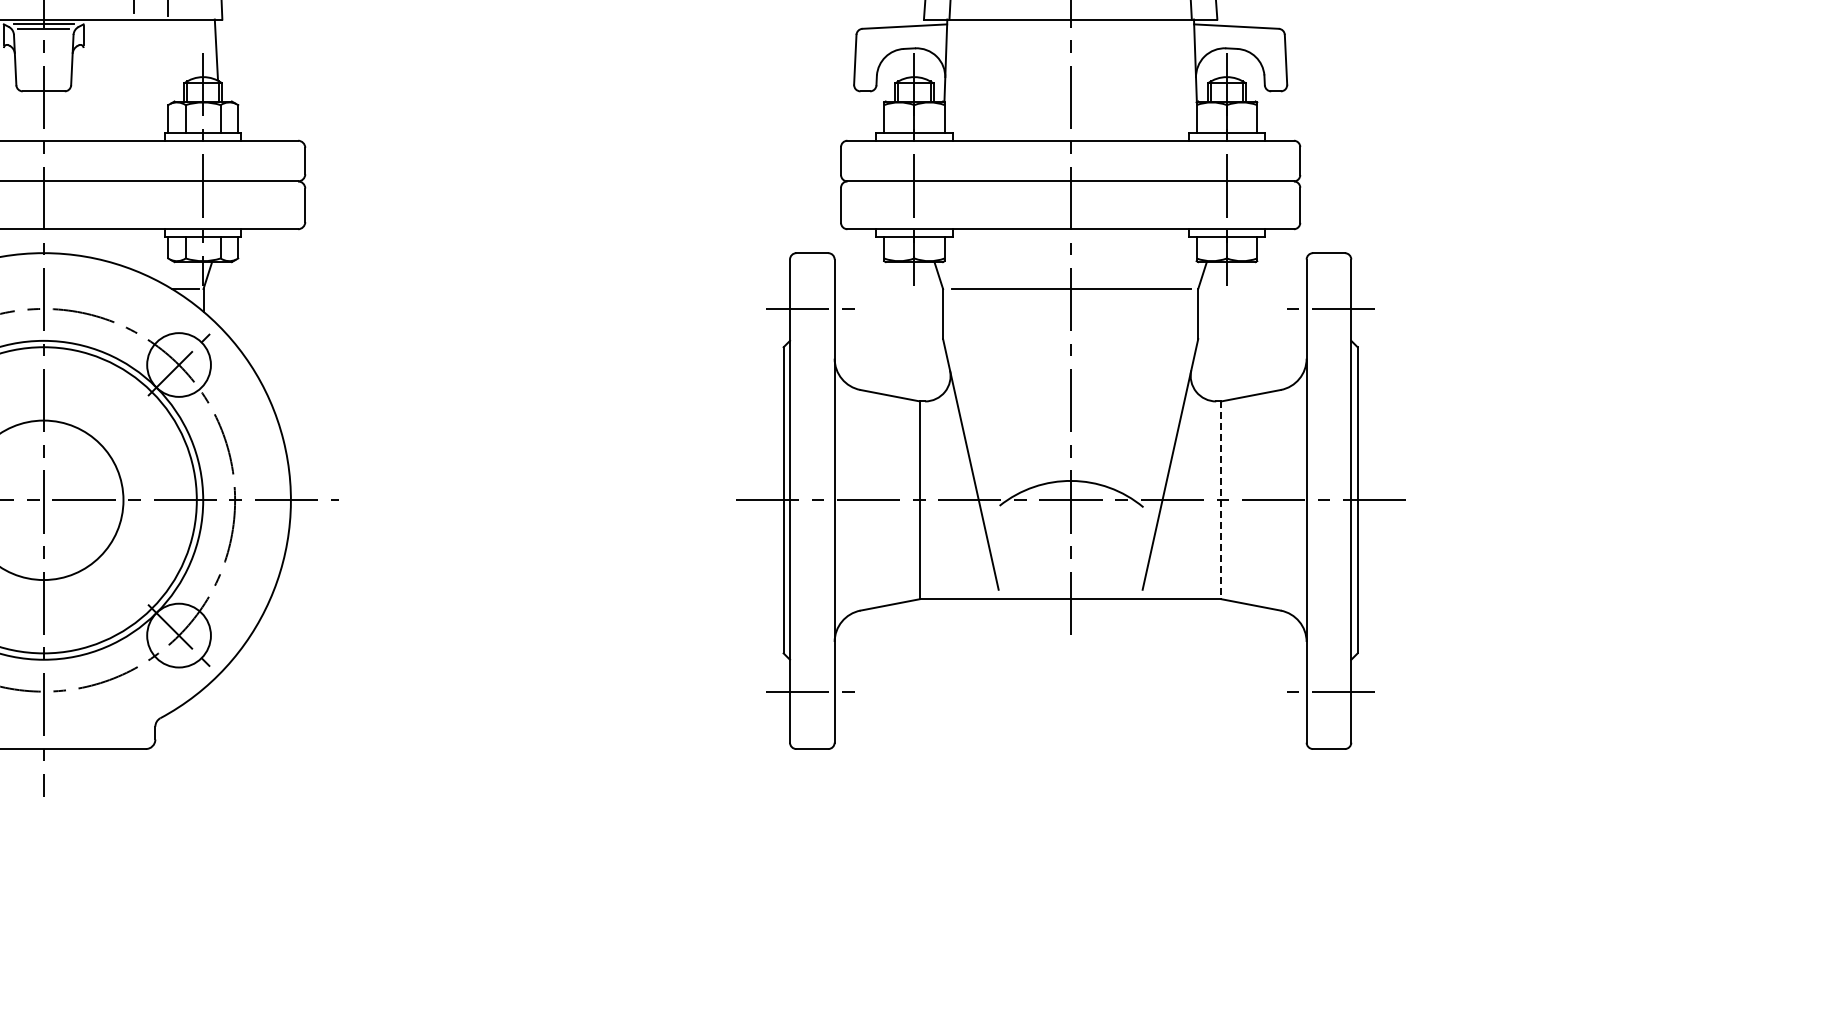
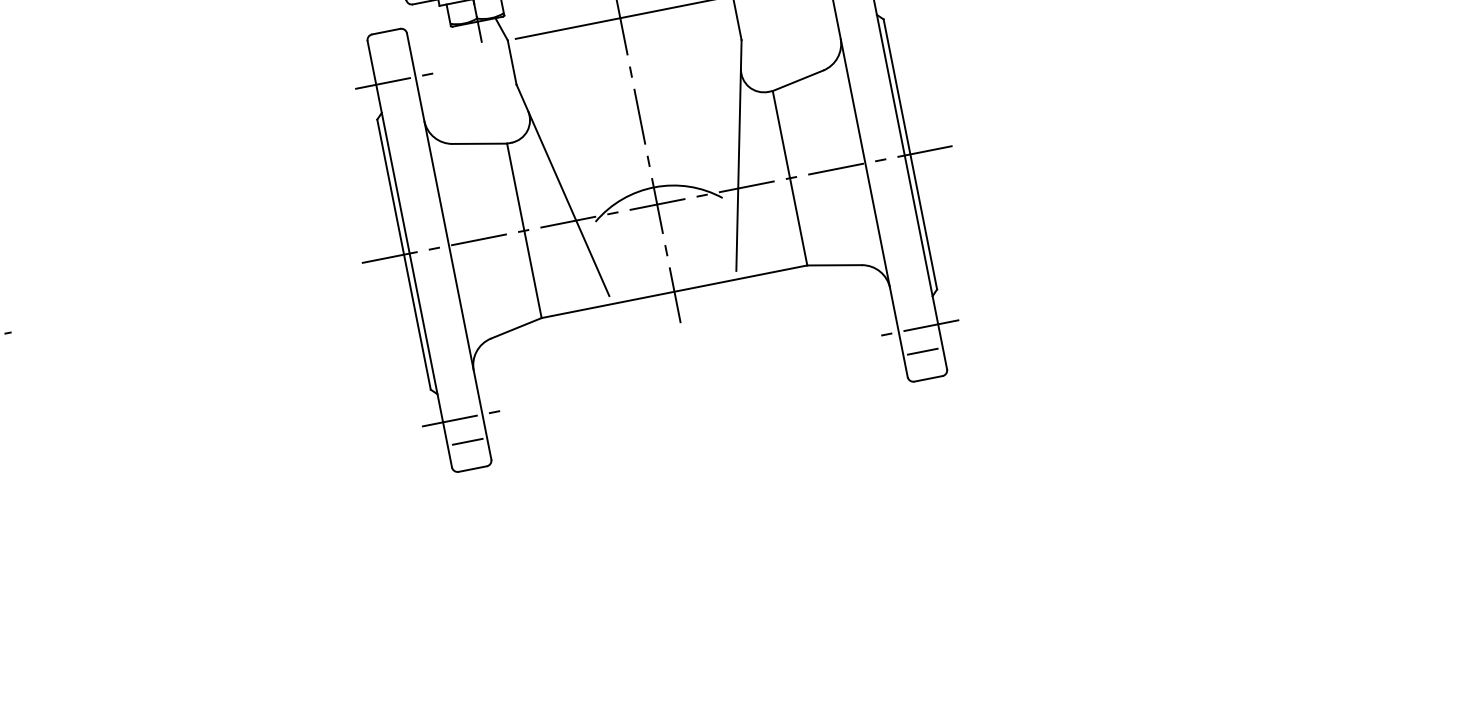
line: (1221, 500) -> (790, 178), dashed -> solid
line: (812, 718) -> (467, 442), added
line: (1328, 718) -> (922, 351), added

